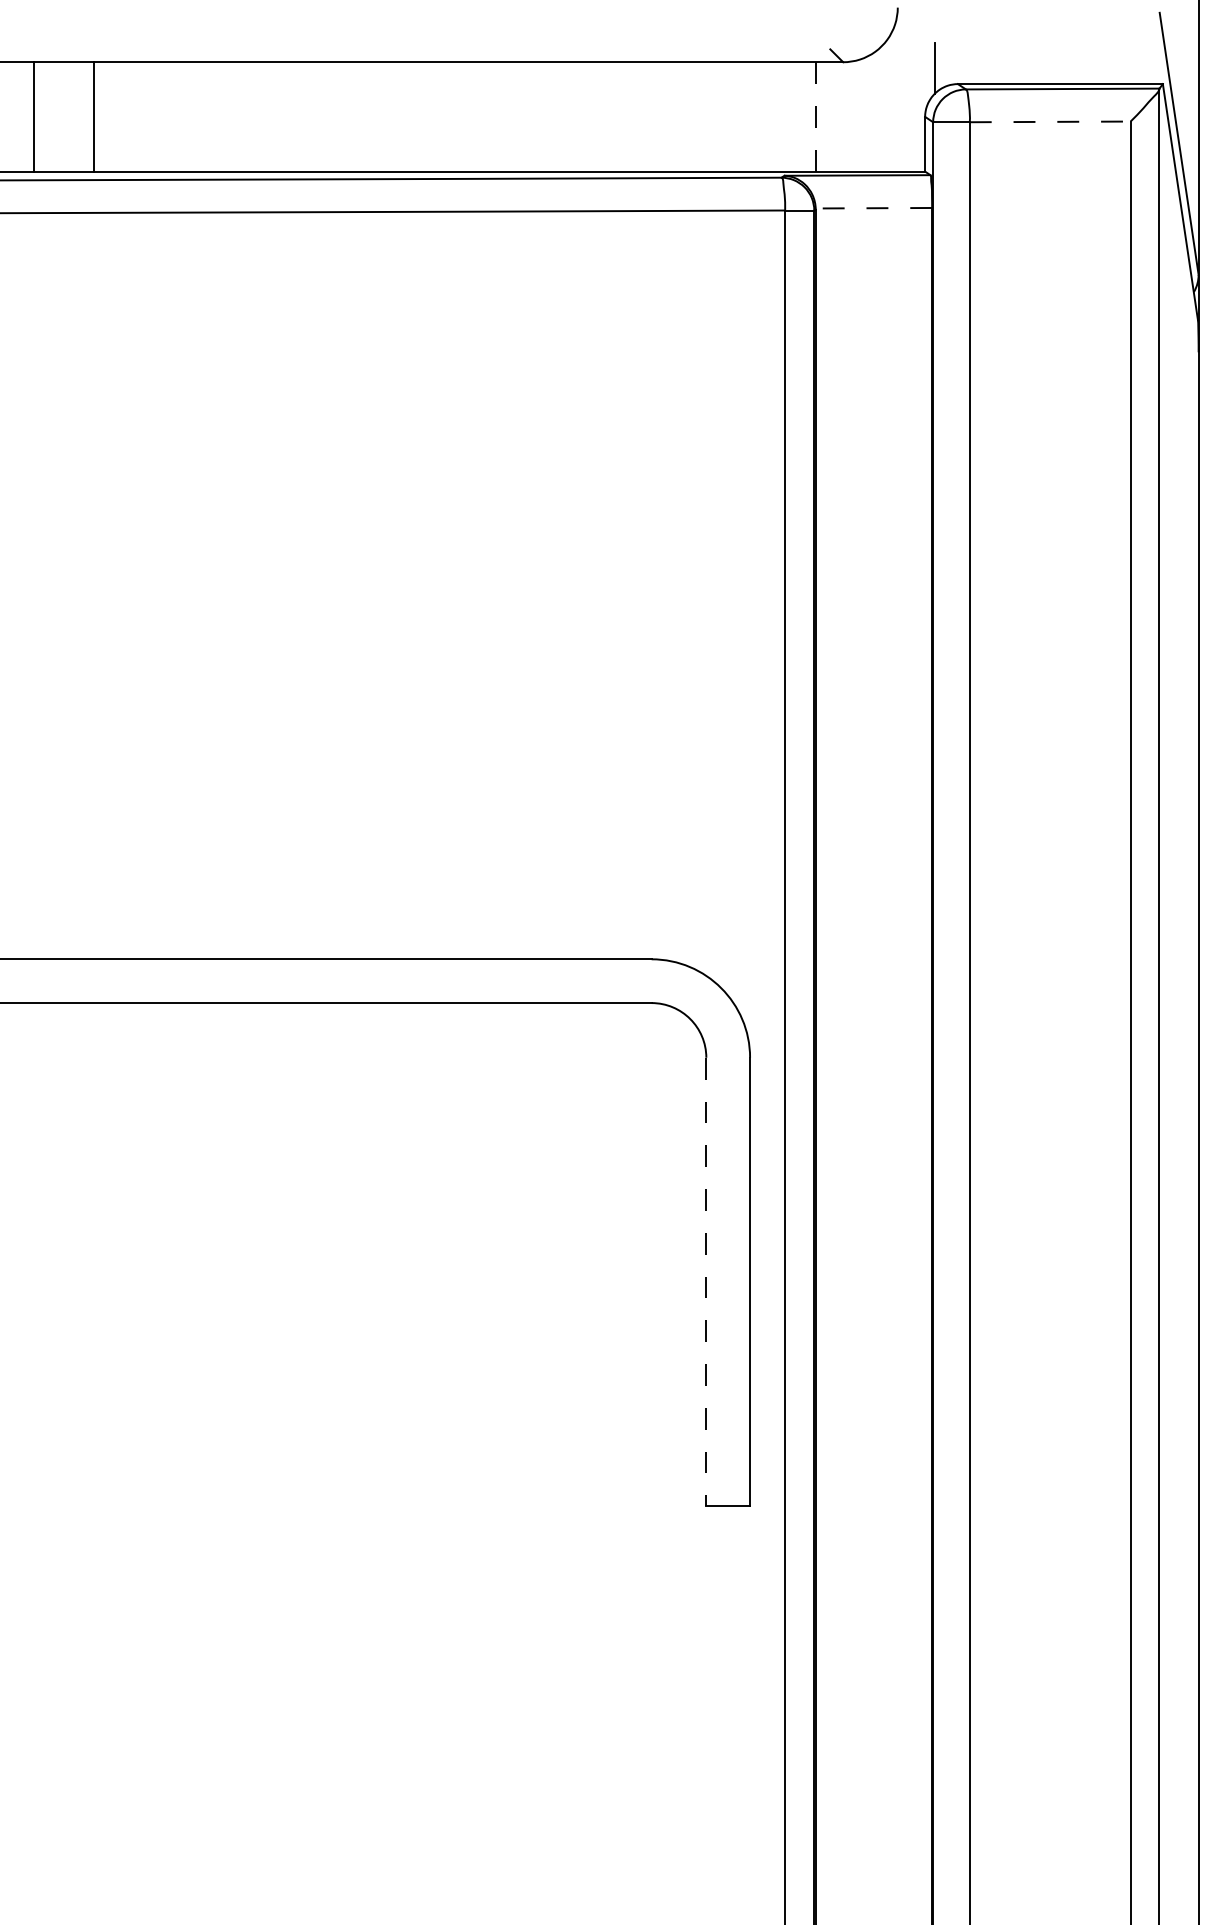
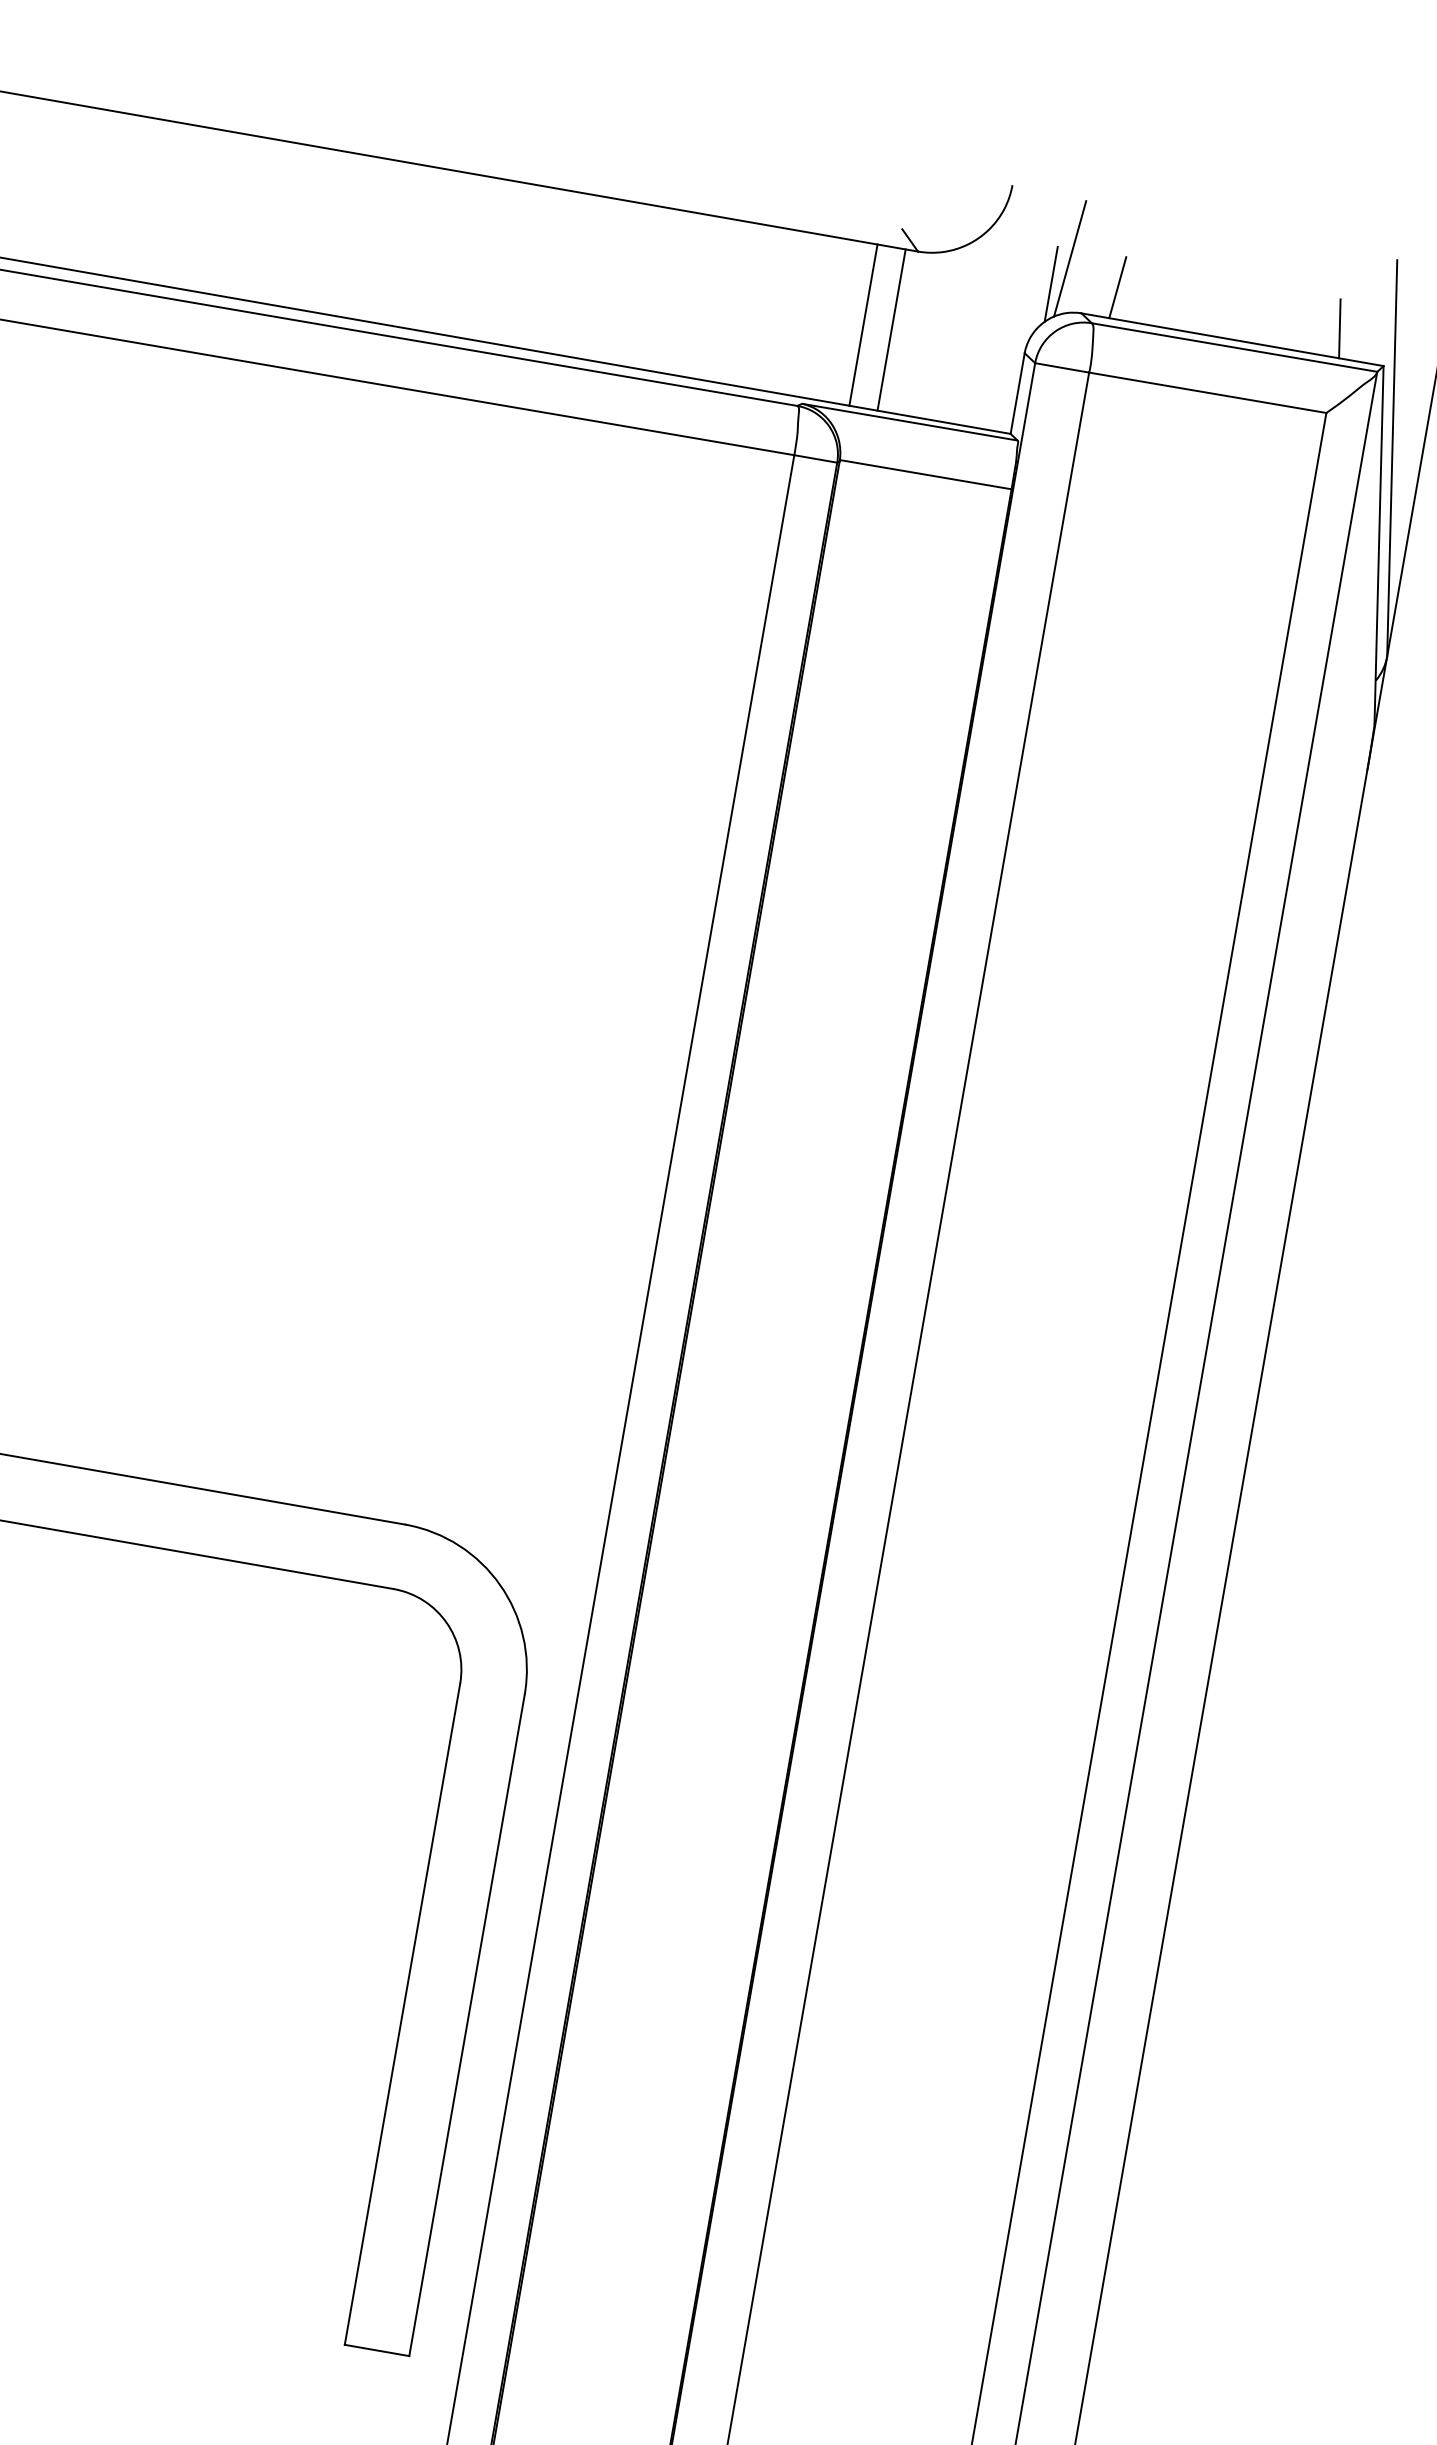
line: (944, 49) -> (1070, 258), added
line: (978, 63) -> (1117, 288), added
line: (1129, 64) -> (1339, 328), added
line: (815, 116) -> (863, 324), dashed -> solid
line: (834, 116) -> (891, 329), added
line: (1050, 121) -> (1208, 392), dashed -> solid
line: (873, 208) -> (925, 474), dashed -> solid
line: (706, 1282) -> (402, 2015), dashed -> solid

